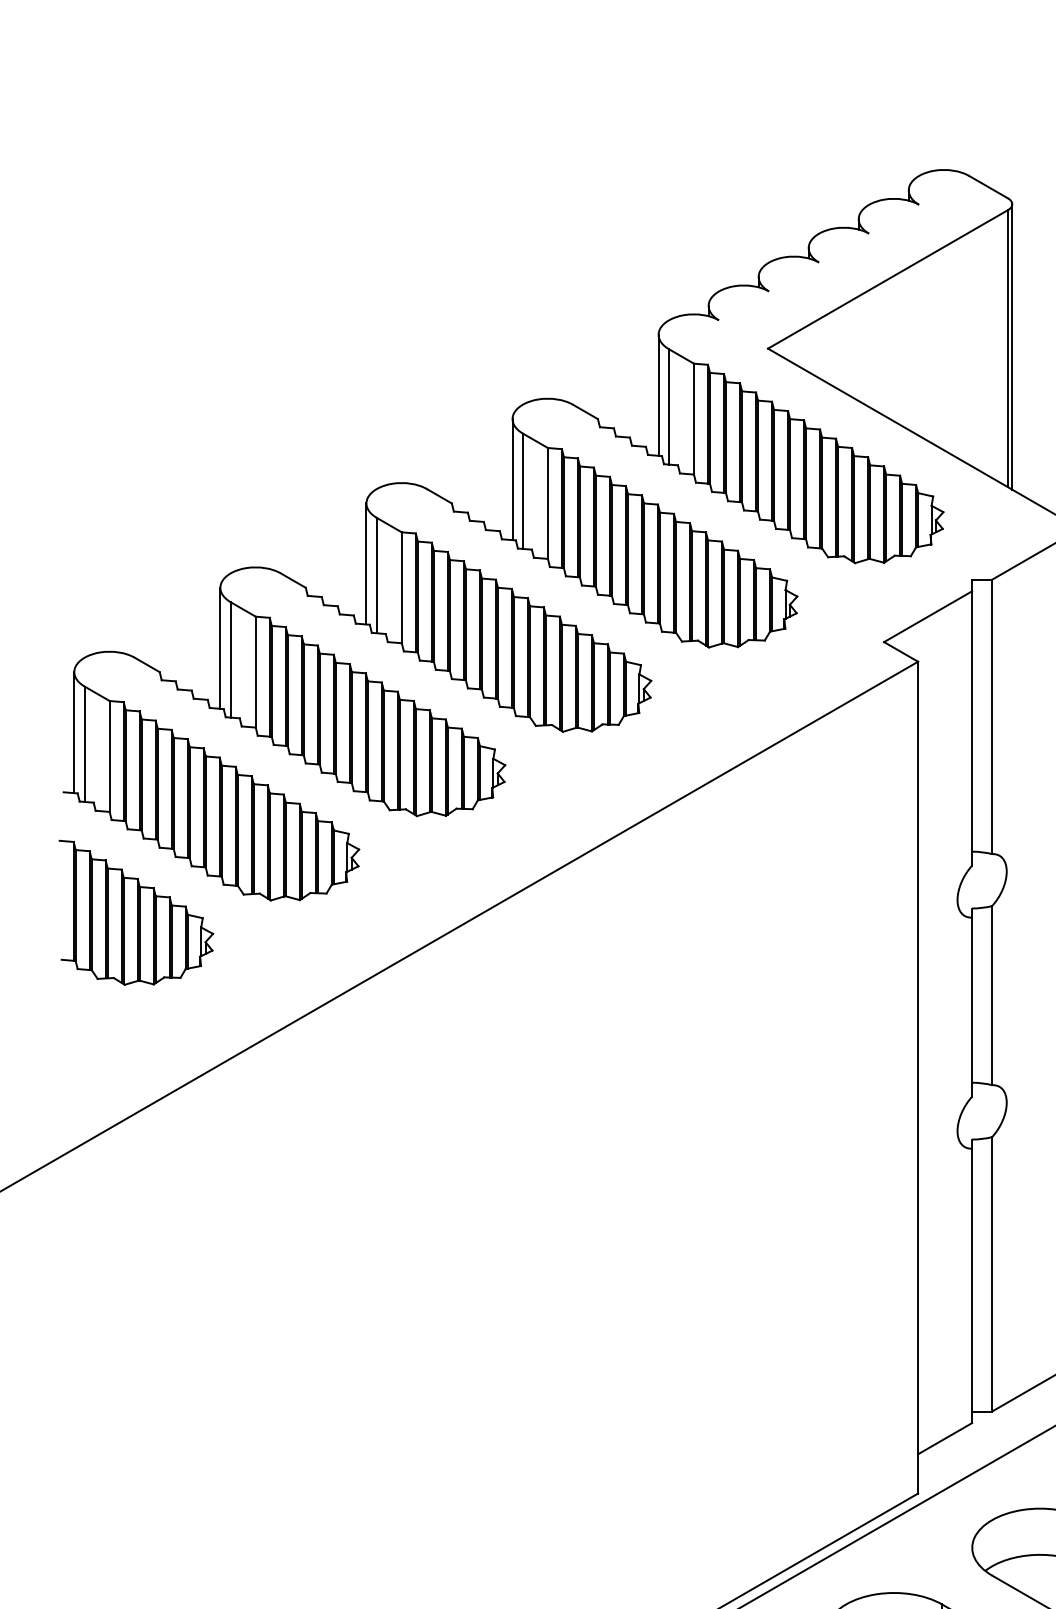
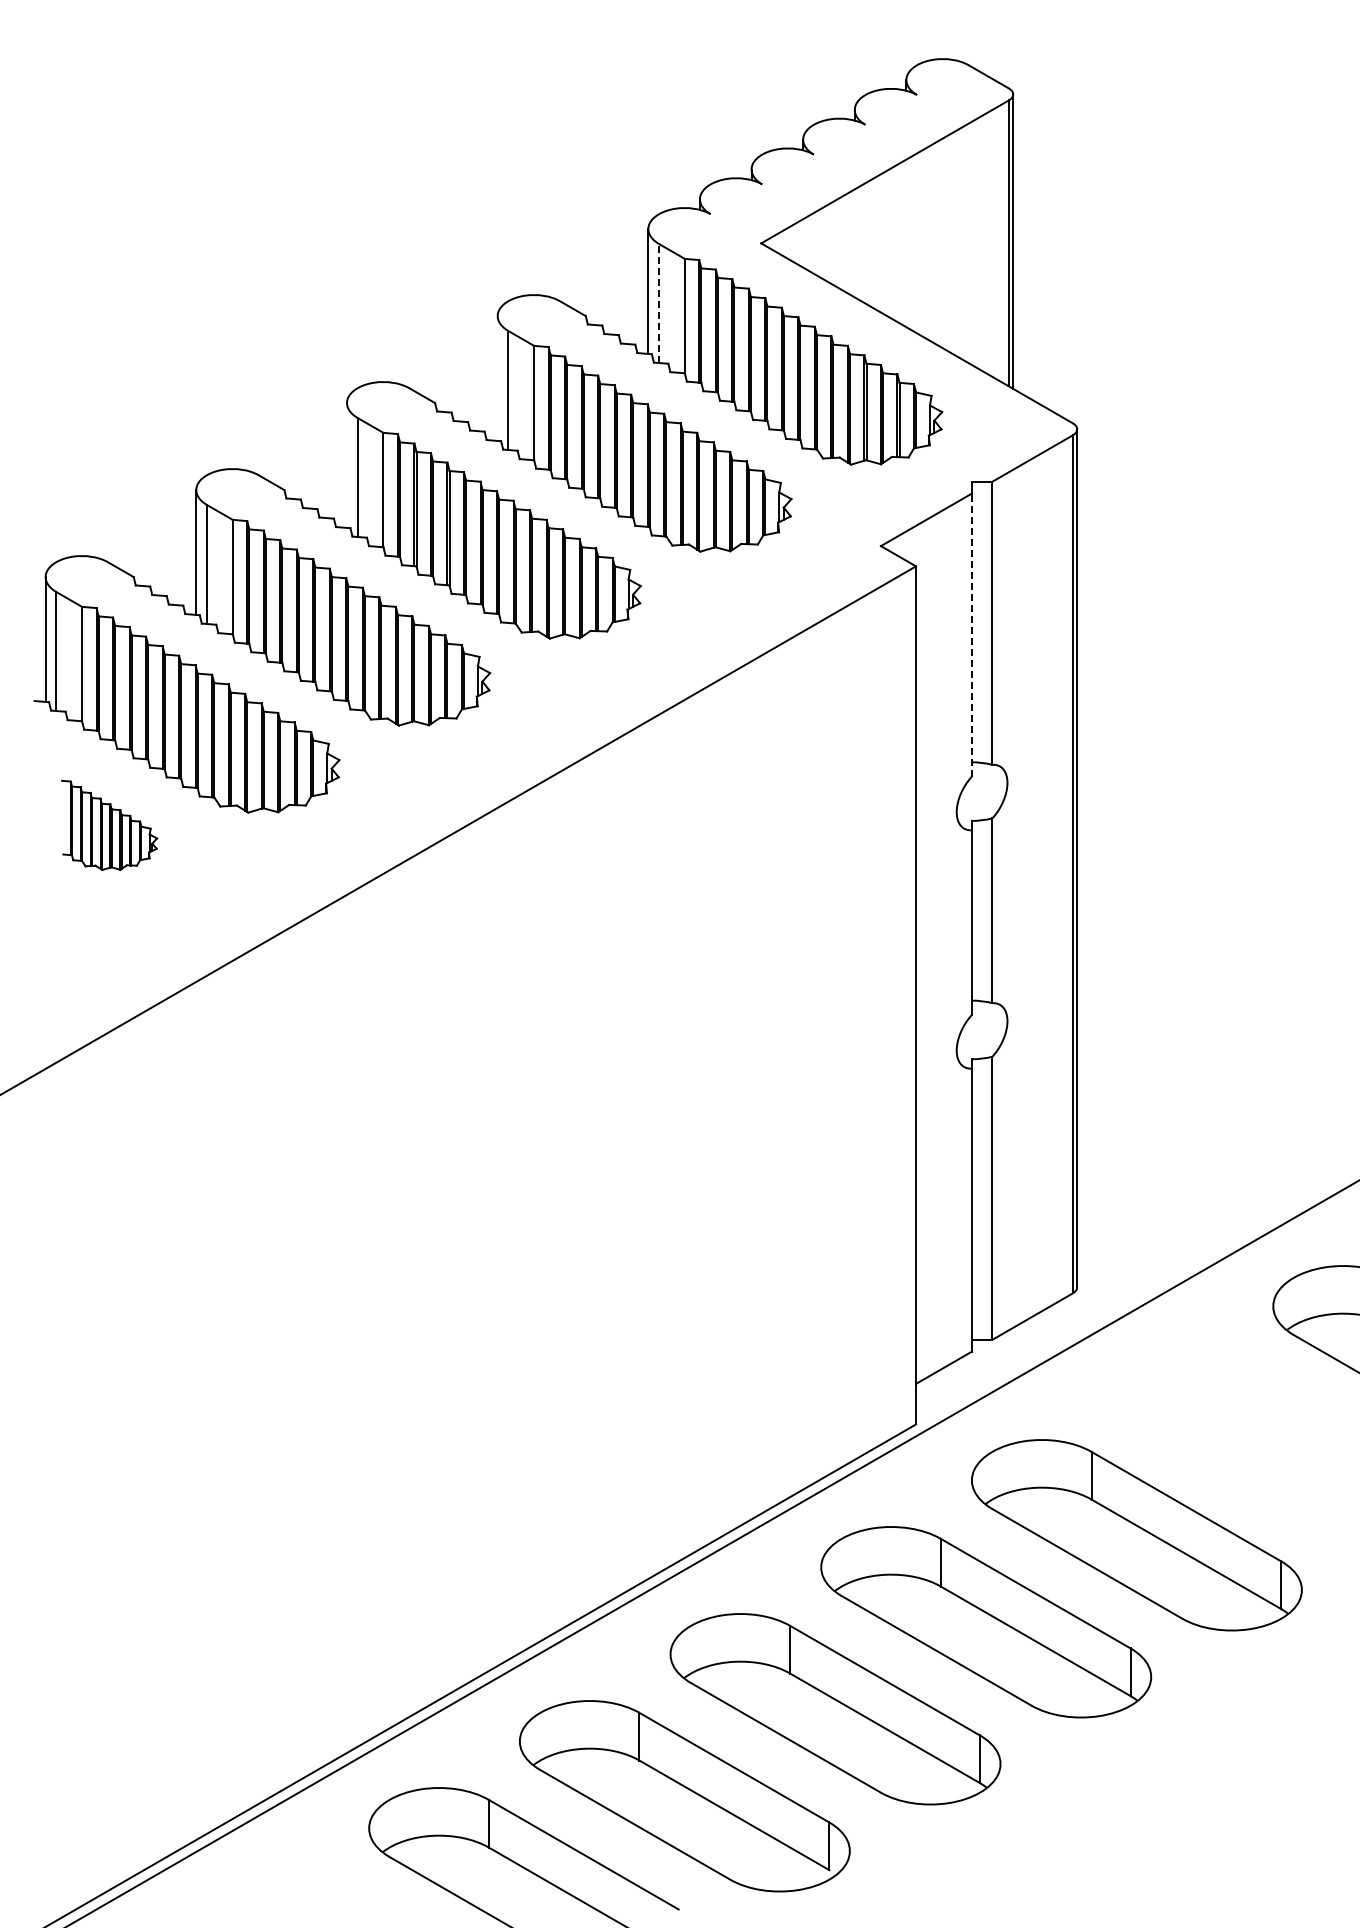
line: (669, 406) -> (659, 303), solid -> dashed
line: (512, 479) -> (497, 378), removed
line: (365, 563) -> (346, 465), removed
line: (971, 728) -> (971, 635), solid -> dashed
part: (136, 912) -> (109, 825), size x0.6

